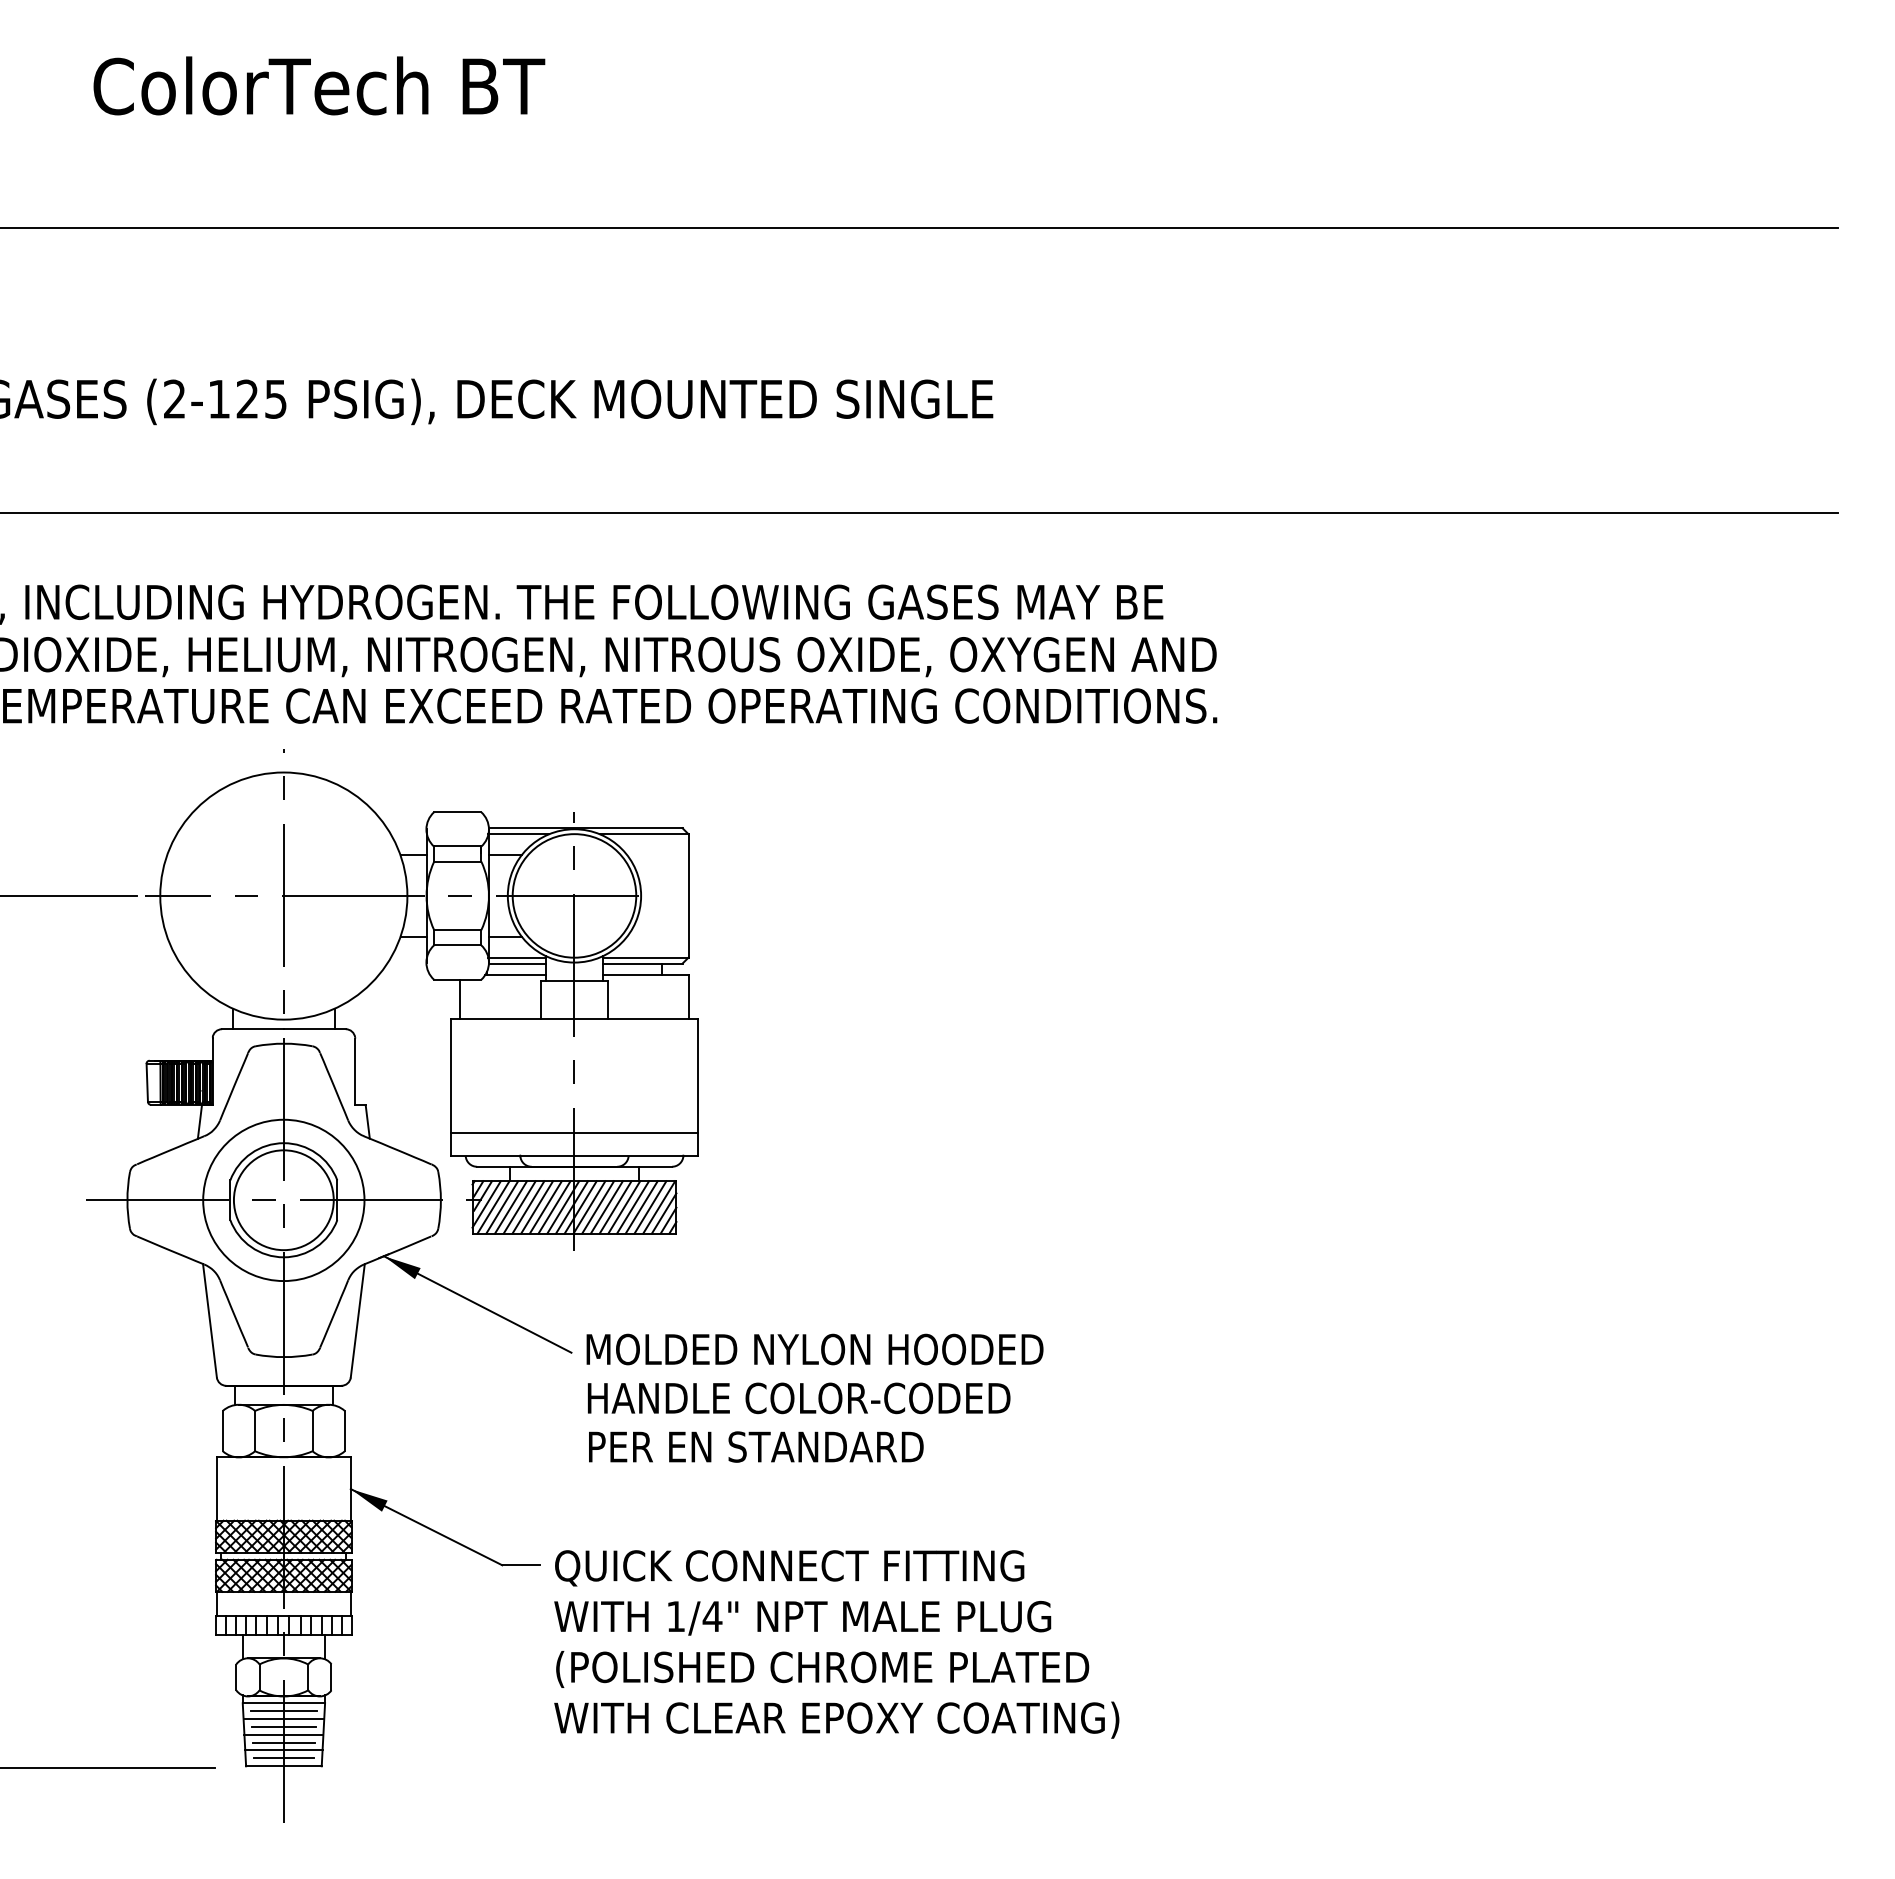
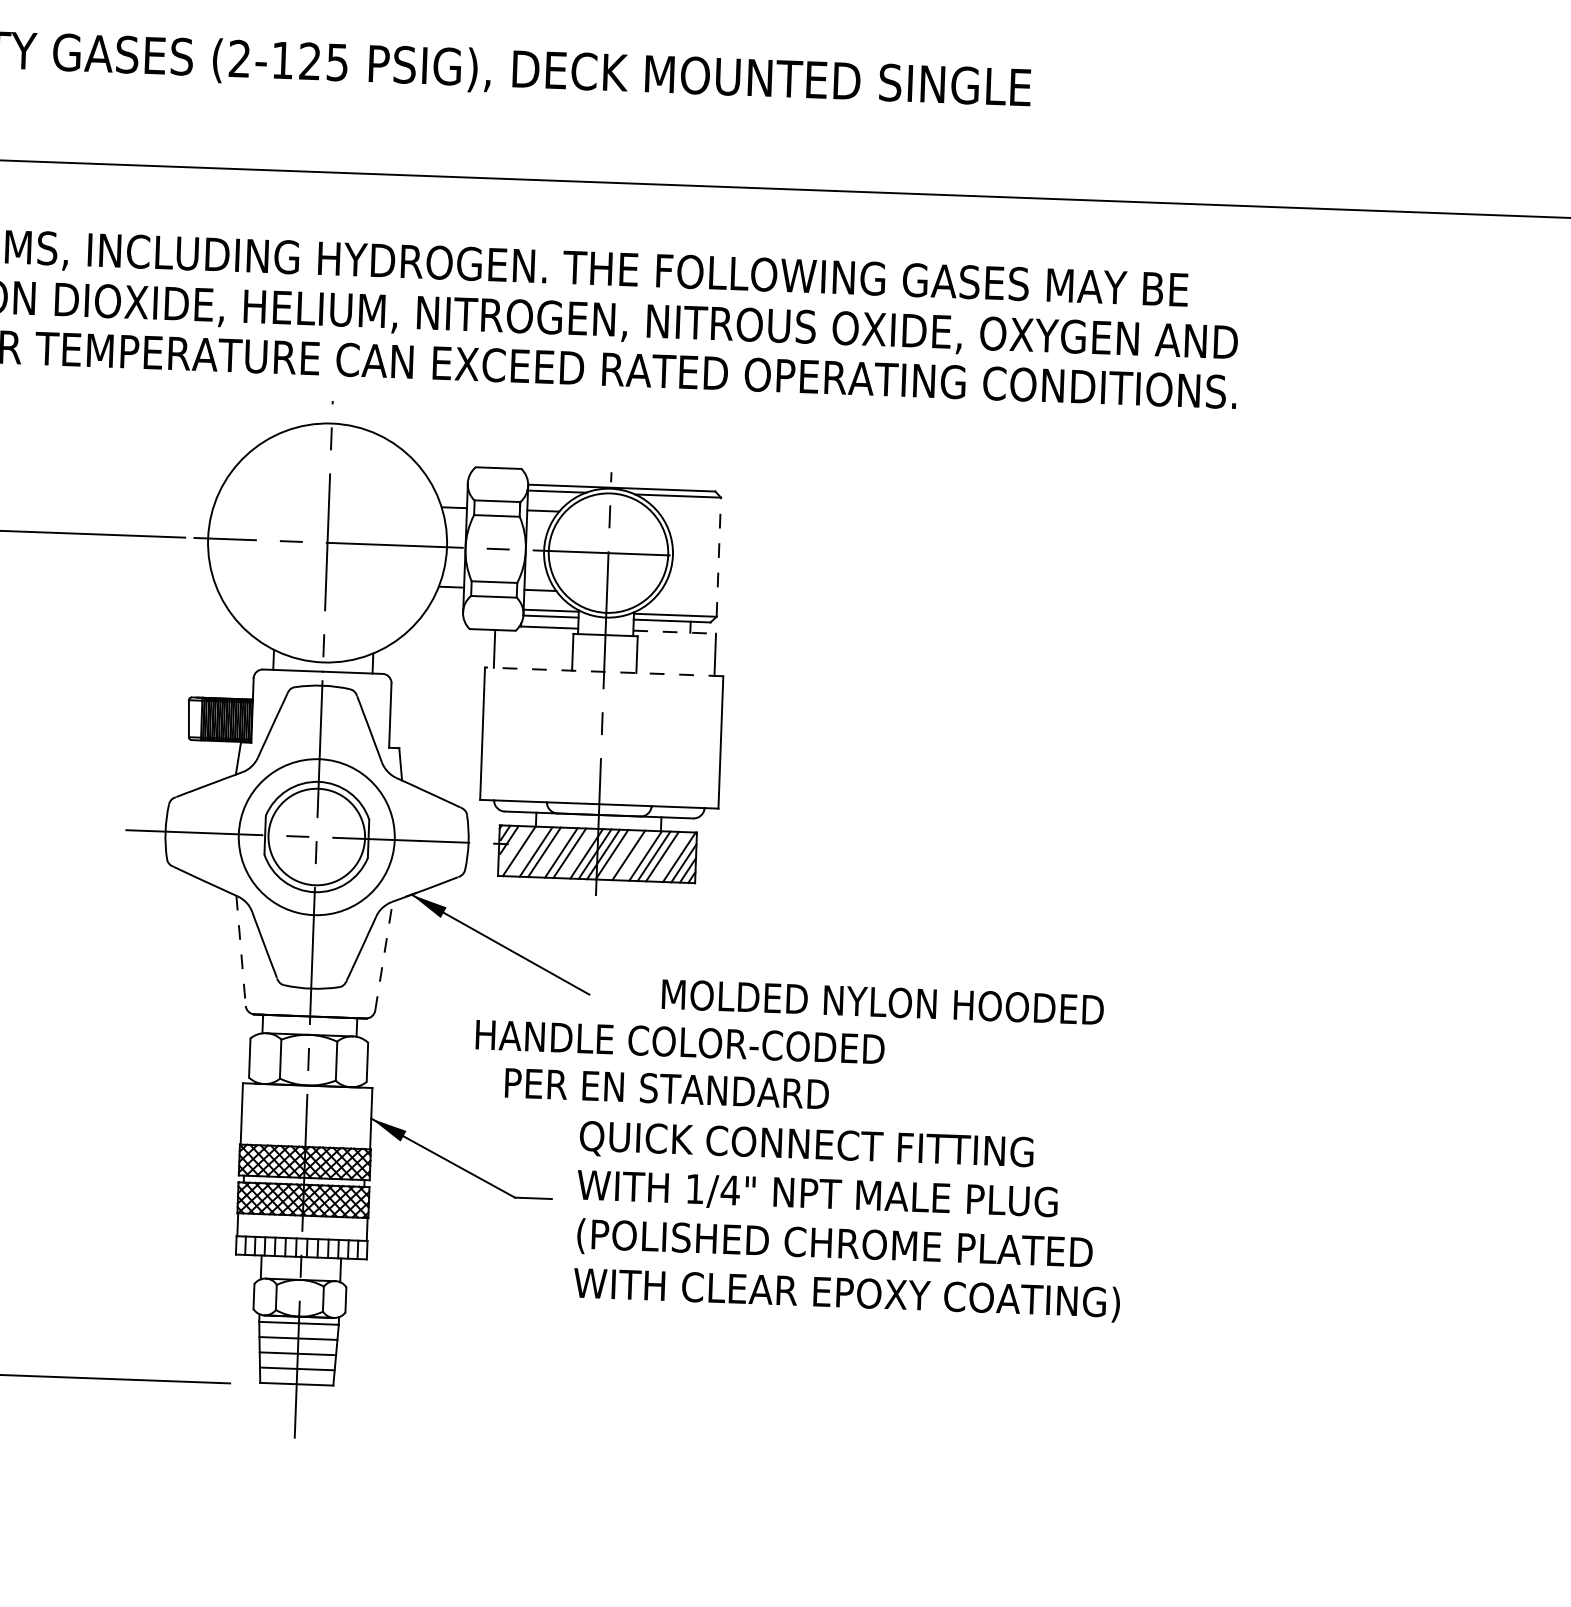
line: (688, 895) -> (718, 556), solid -> dashed
line: (645, 975) -> (674, 632), solid -> dashed
line: (573, 1018) -> (603, 671), solid -> dashed
line: (574, 1132) -> (600, 781), removed
line: (486, 1204) -> (512, 848), removed
line: (502, 1207) -> (527, 851), removed
line: (528, 1207) -> (553, 852), removed
line: (554, 1207) -> (578, 853), removed
line: (598, 1207) -> (620, 855), removed
line: (615, 1207) -> (637, 855), removed
line: (650, 1207) -> (670, 857), removed
line: (357, 1320) -> (383, 955), solid -> dashed
line: (210, 1321) -> (241, 951), solid -> dashed
text: (814, 1349) -> (882, 1002), moved
text: (799, 1398) -> (680, 1042), moved
text: (756, 1446) -> (667, 1088), moved
text: (836, 1644) -> (849, 1221), moved
line: (283, 1711) -> (298, 1331), removed
line: (283, 1726) -> (297, 1345), removed
line: (283, 1742) -> (297, 1361), removed
line: (283, 1758) -> (296, 1376), removed

